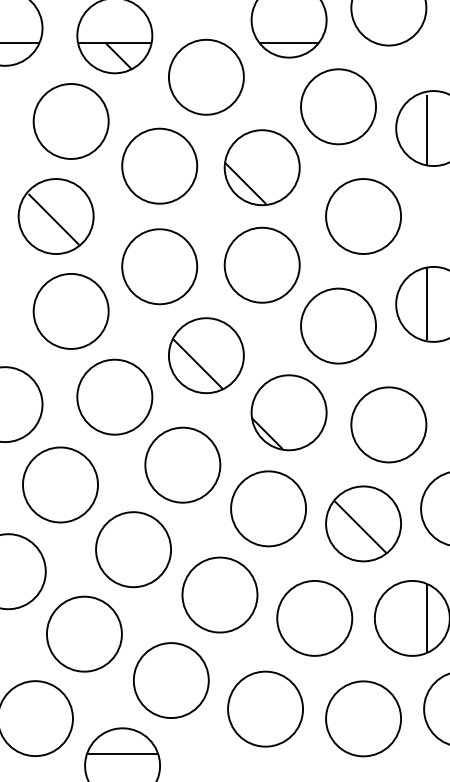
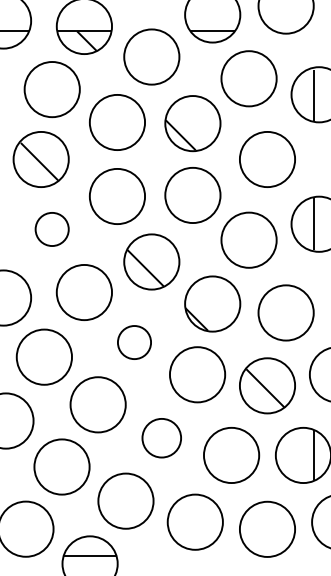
part: (70, 311) -> (51, 229), size x0.6
part: (182, 464) -> (134, 342), size x0.6
part: (219, 594) -> (161, 437), size x0.7

